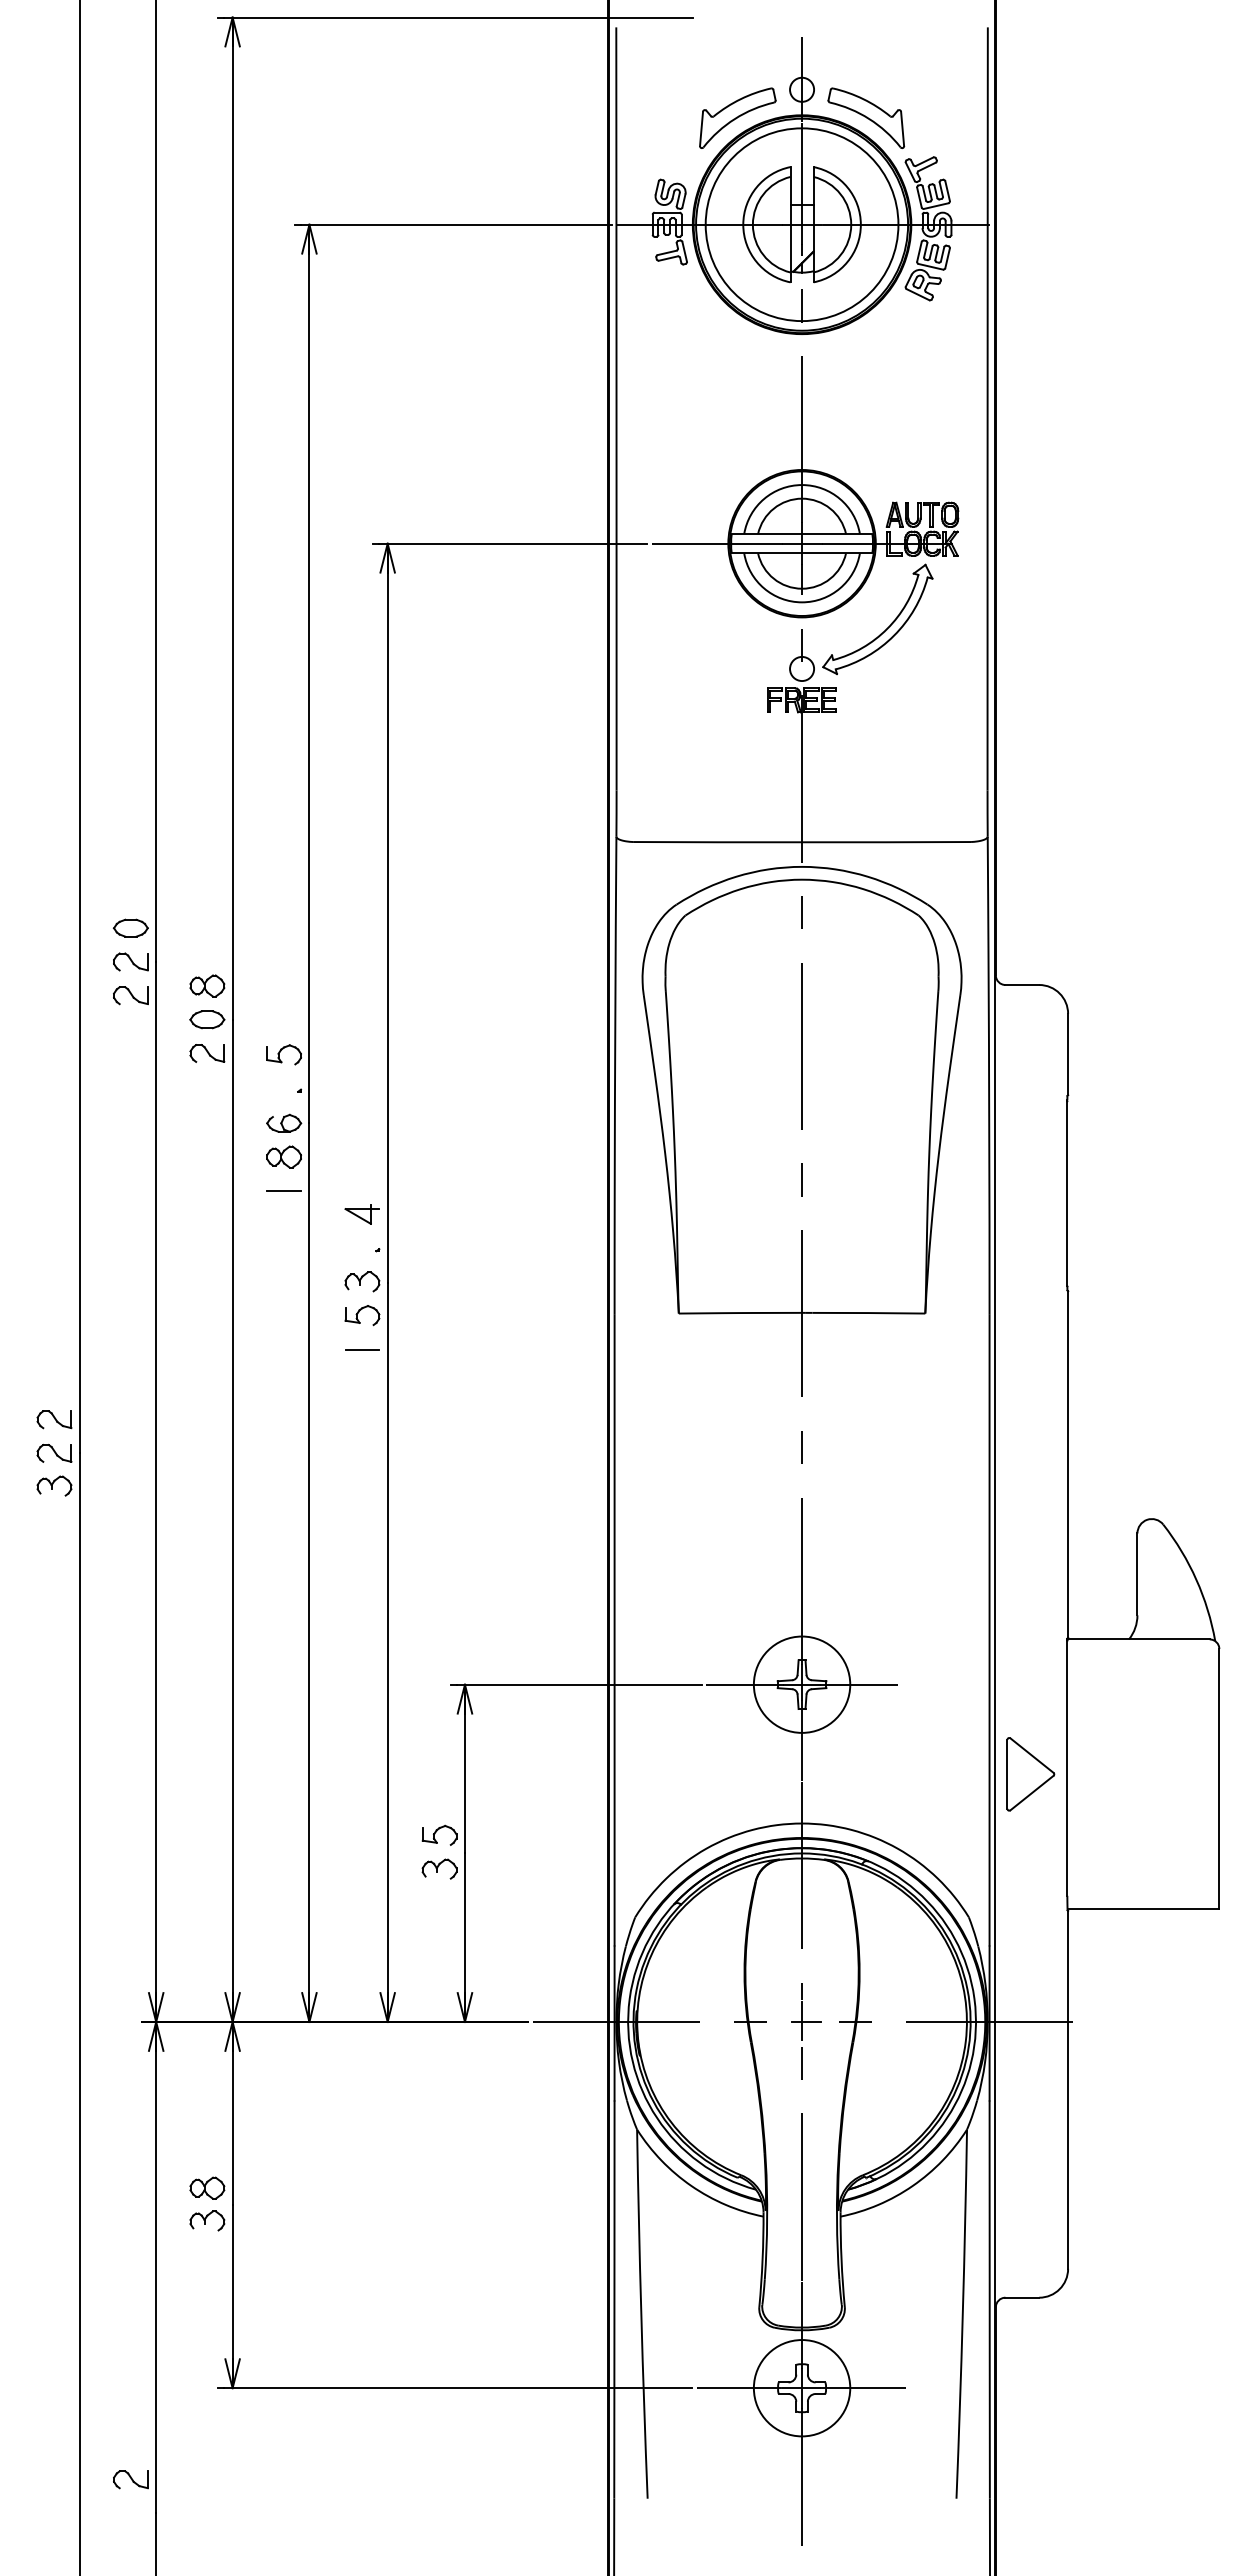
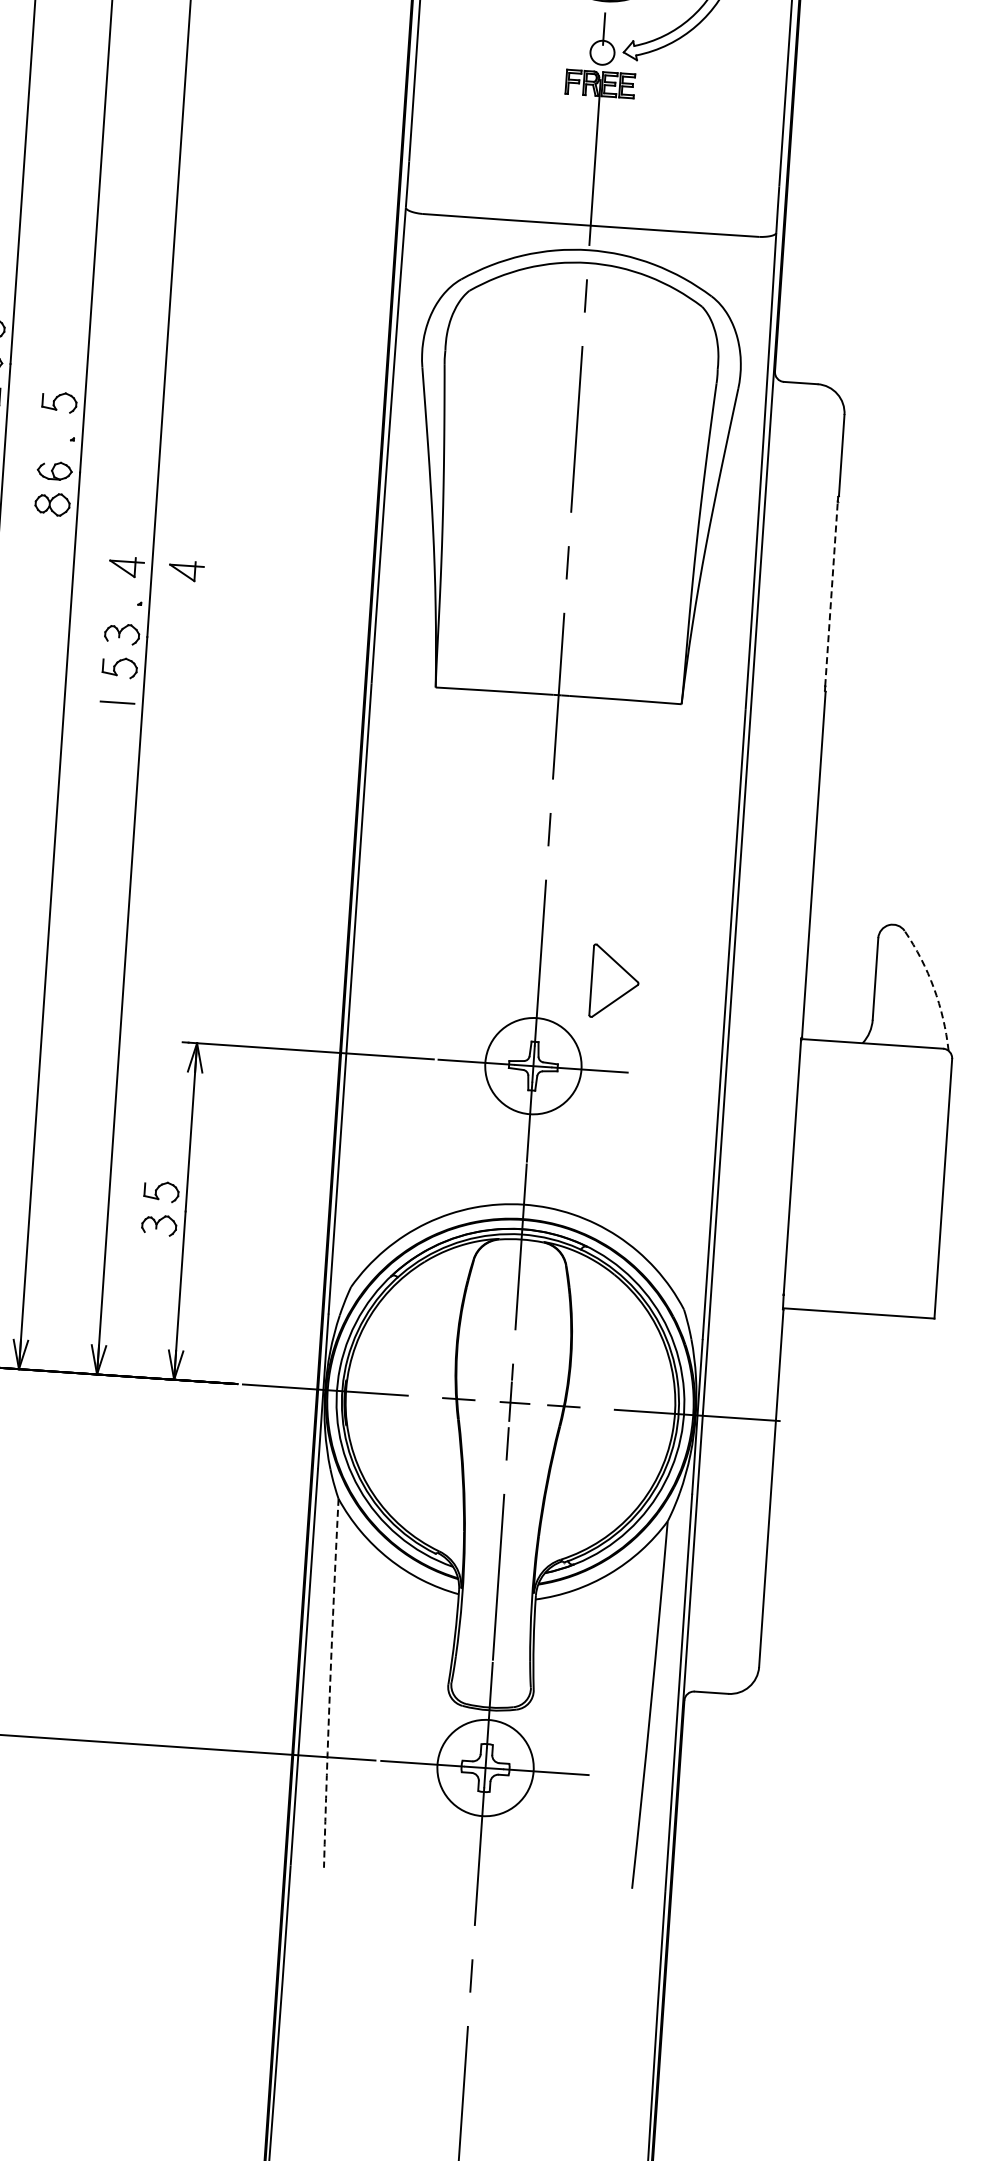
line: (283, 1190) -> (49, 537), removed
line: (1067, 1192) -> (831, 593), solid -> dashed
part: (421, 1214) -> (185, 571), added
arc: (1196, 1579) -> (934, 988), solid -> dashed
part: (1030, 1774) -> (614, 982), moved
arc: (641, 2314) -> (330, 1683), solid -> dashed

